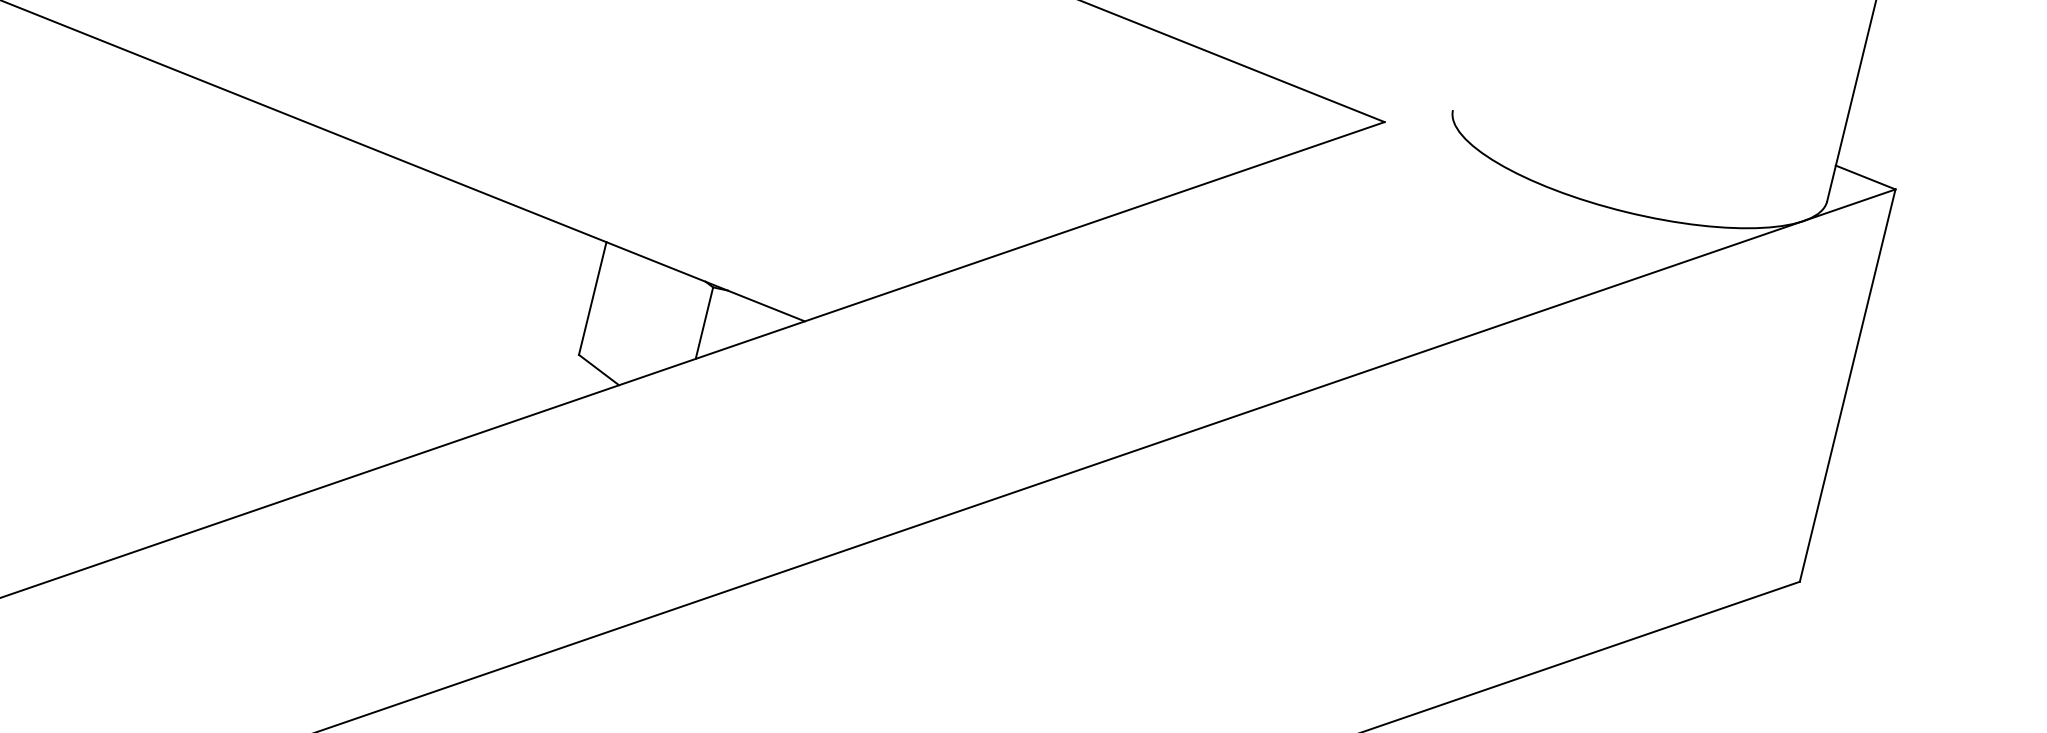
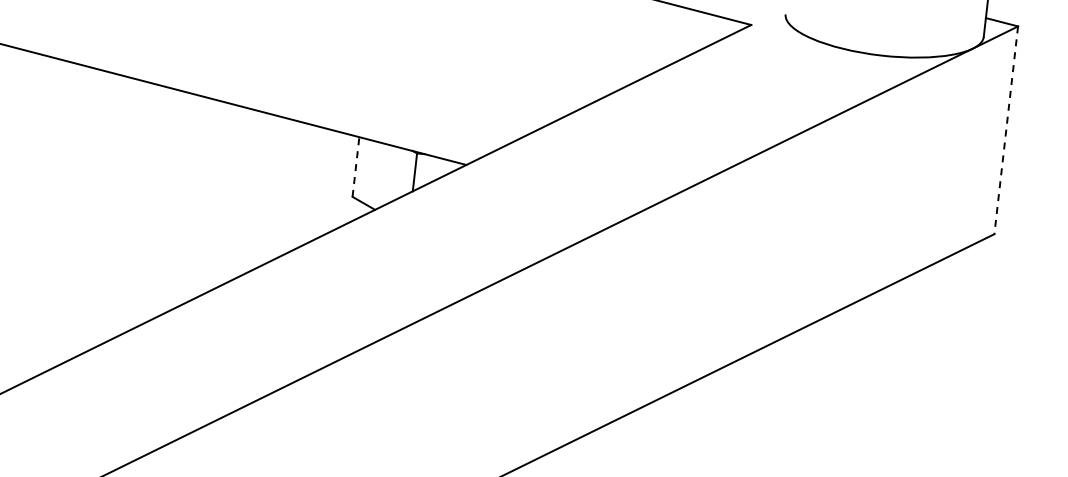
line: (593, 297) -> (356, 166), solid -> dashed
line: (1848, 386) -> (1006, 130), solid -> dashed

